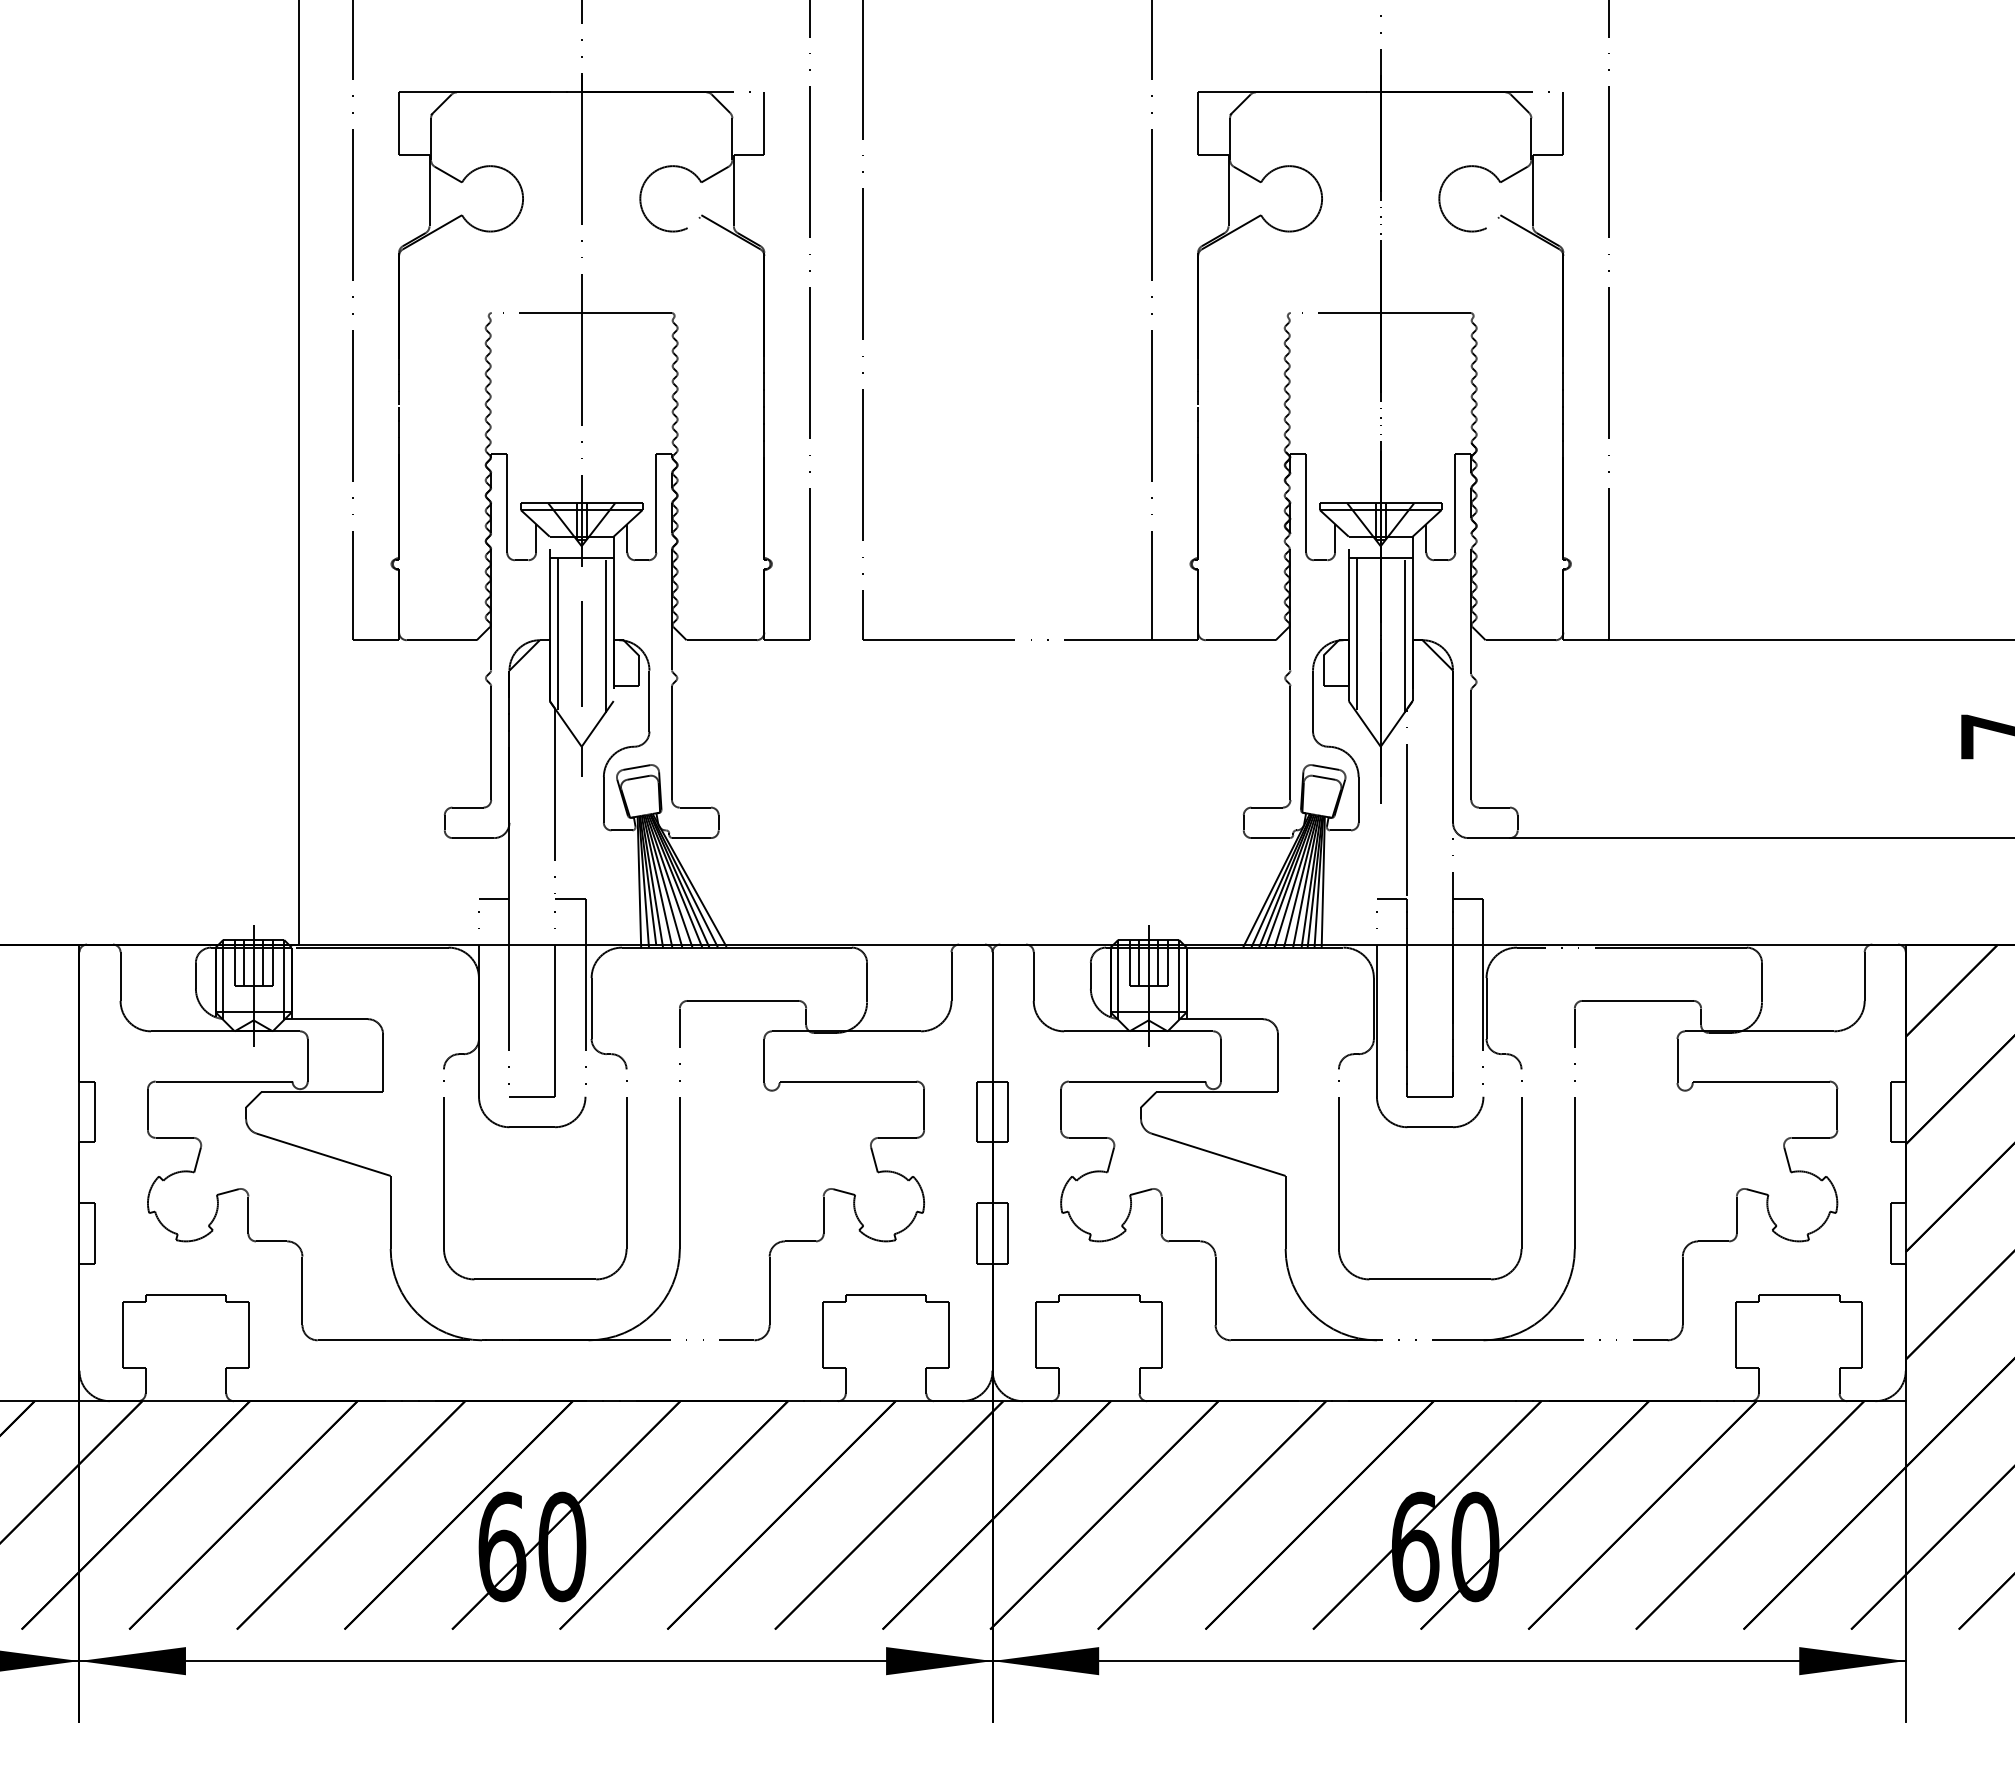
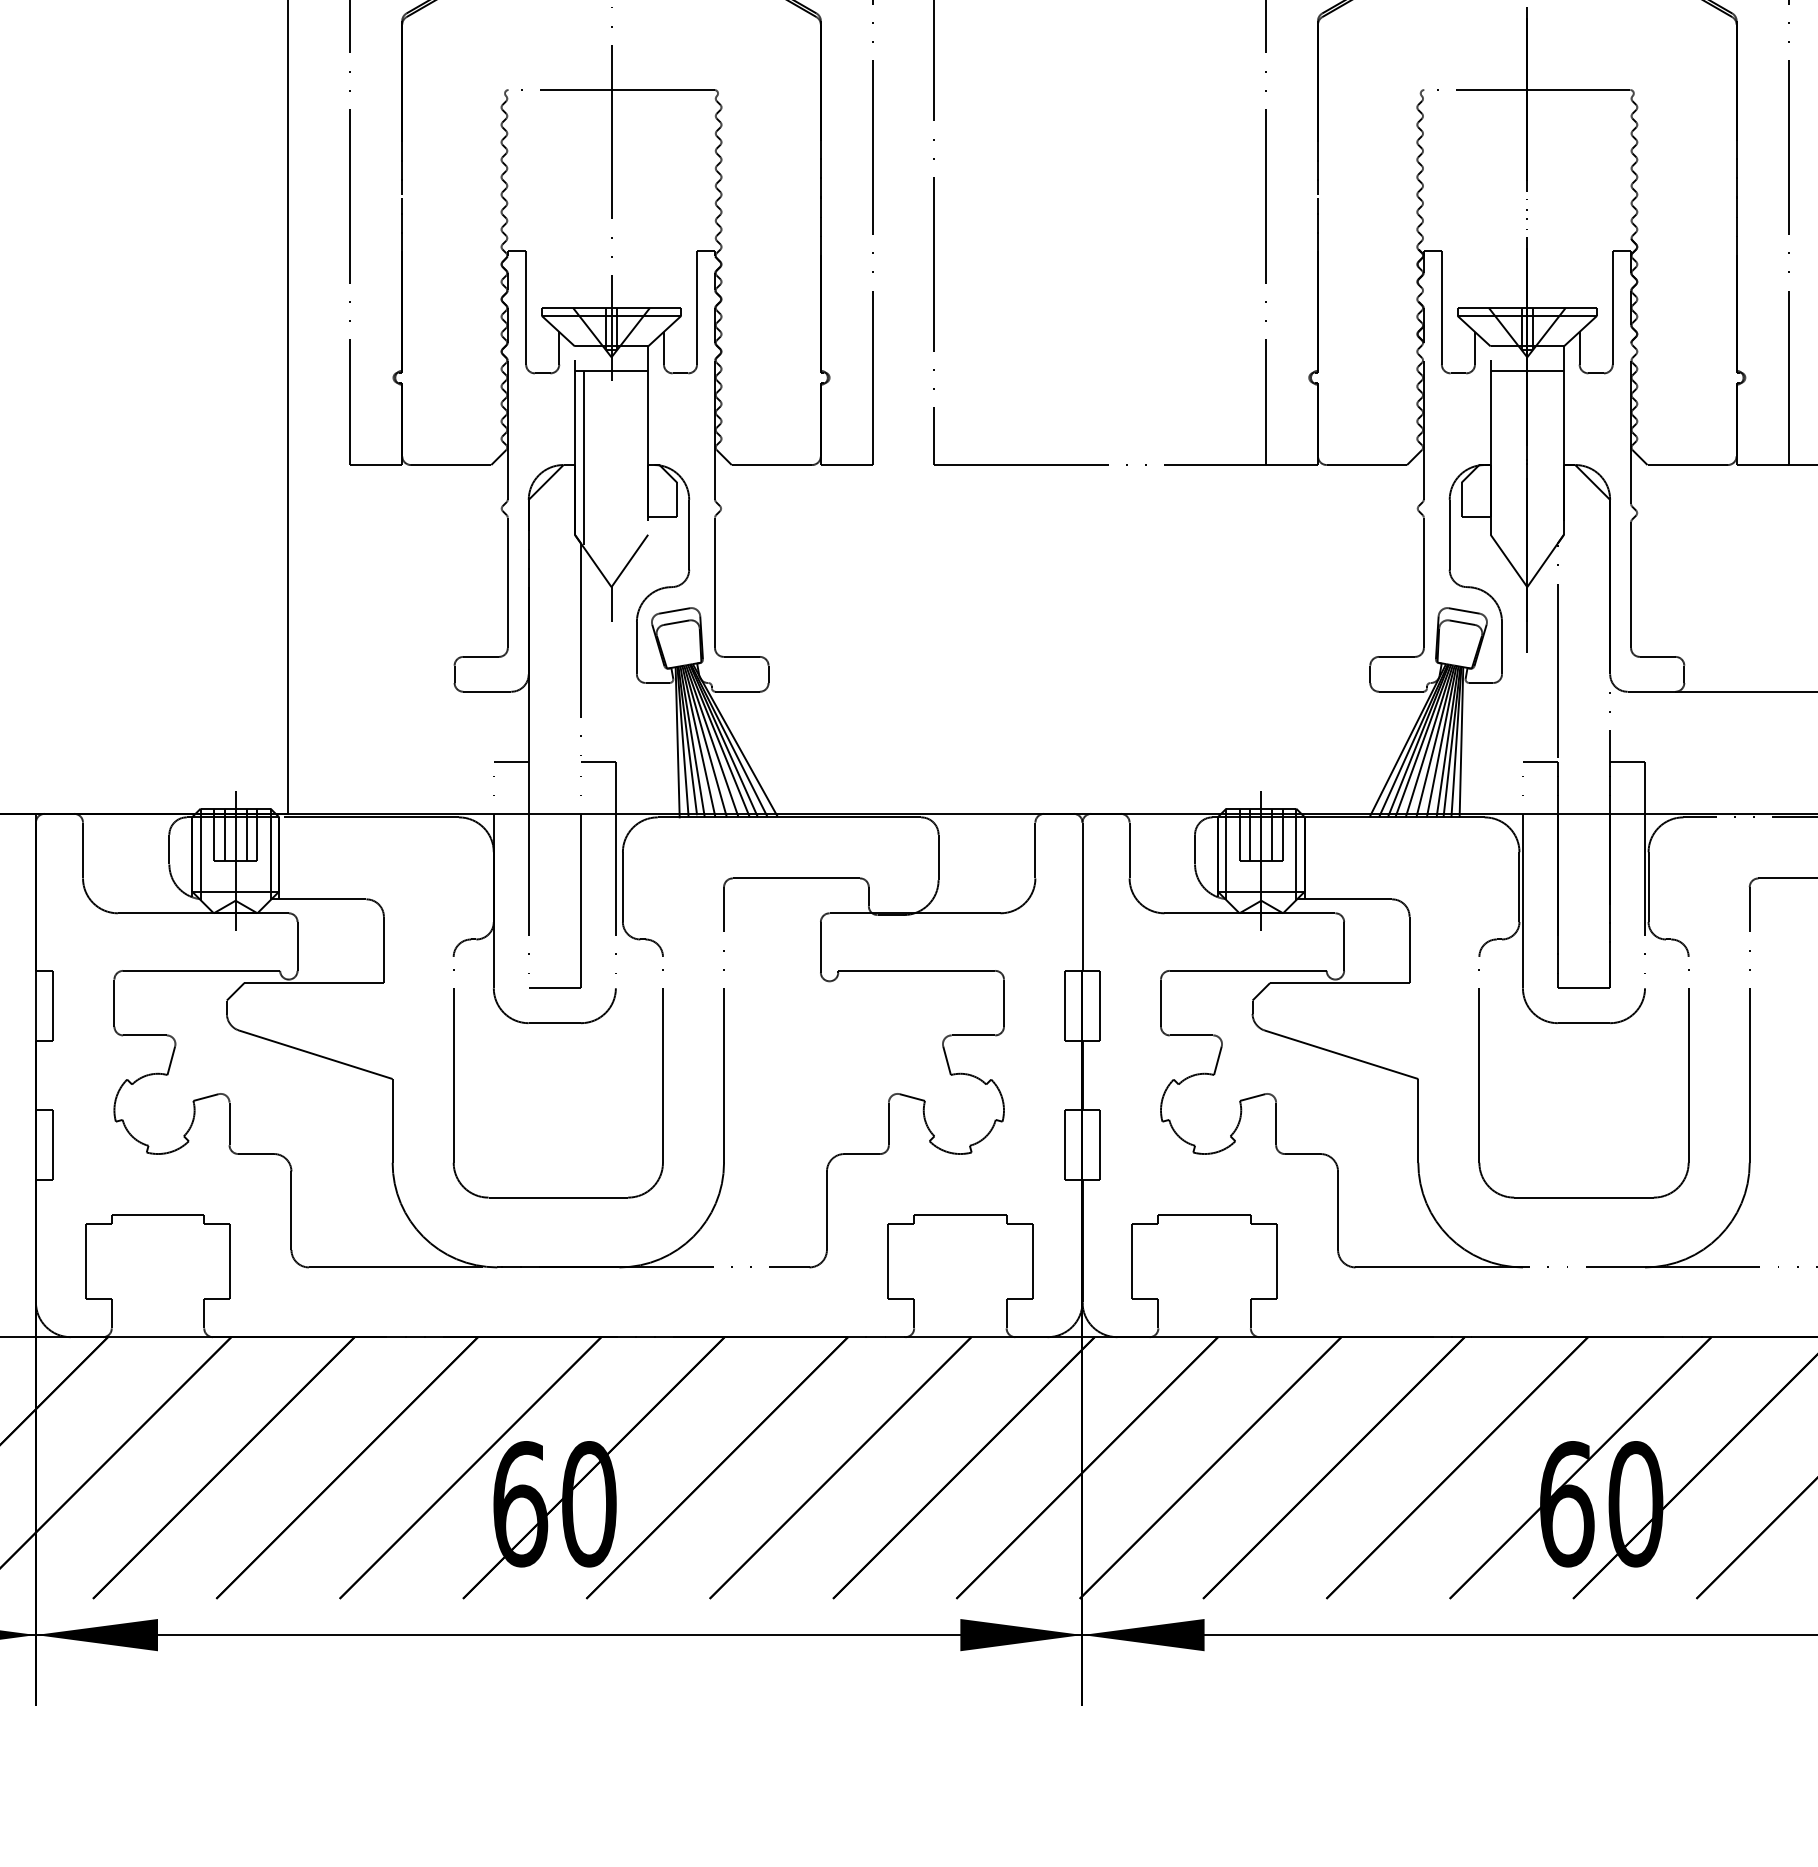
line: (605, 635) -> (638, 459), removed
line: (1356, 635) -> (1499, 459), removed
line: (1404, 635) -> (1554, 459), removed
line: (581, 653) -> (611, 480), removed

